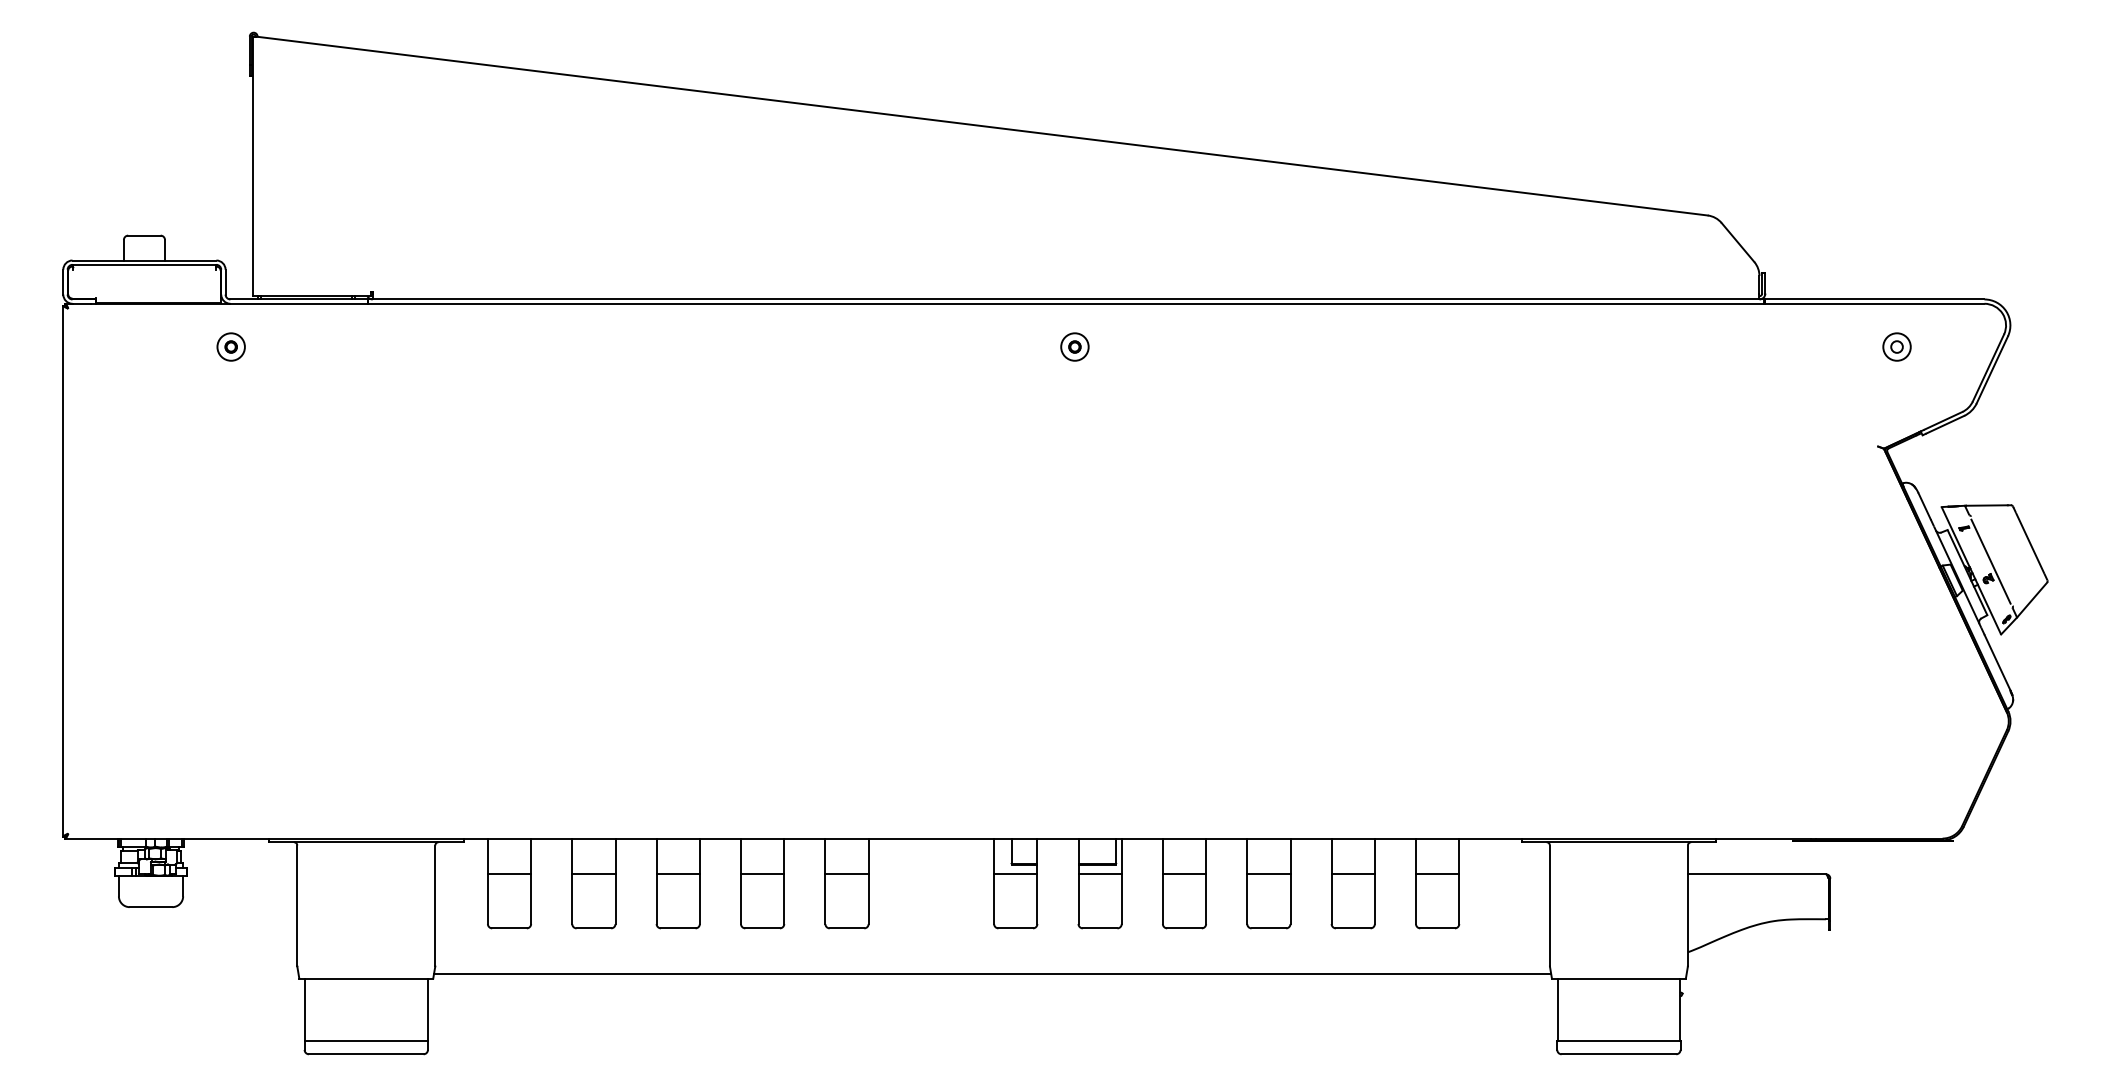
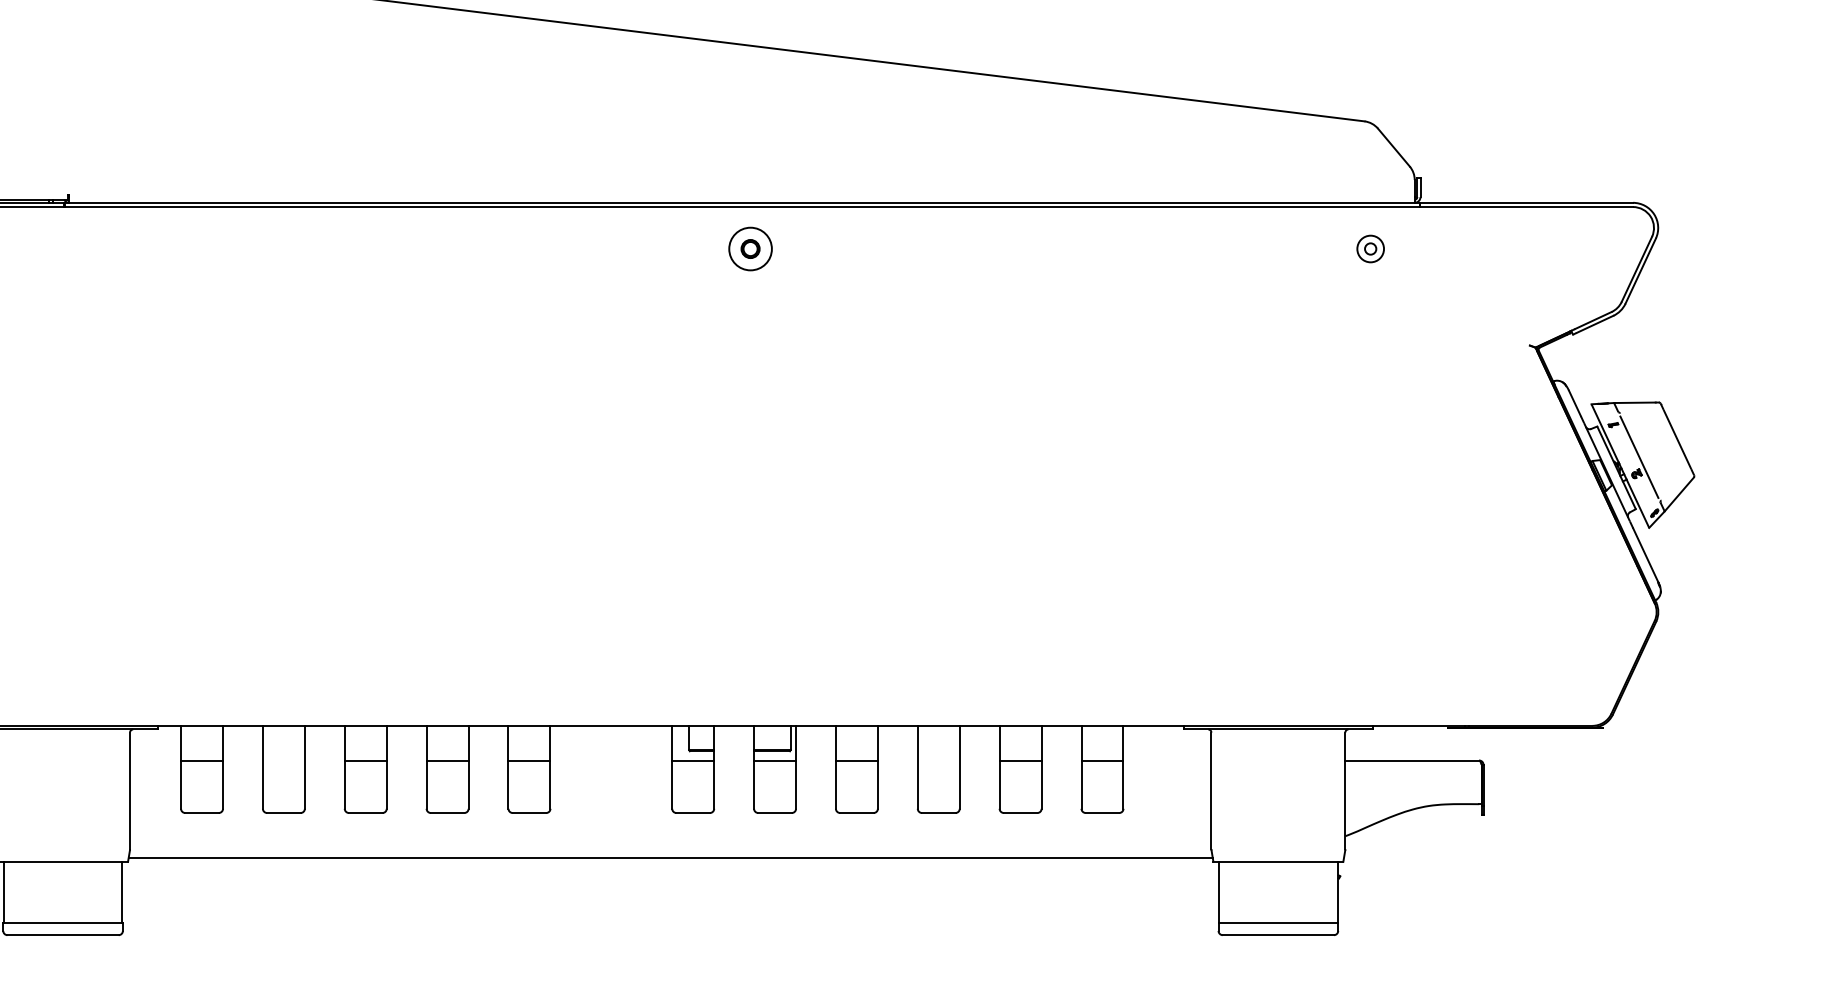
part: (1074, 346) -> (750, 248), size x1.6
part: (1896, 346) -> (1370, 248), moved
line: (593, 874) -> (283, 760), removed
line: (1268, 874) -> (938, 760), removed

